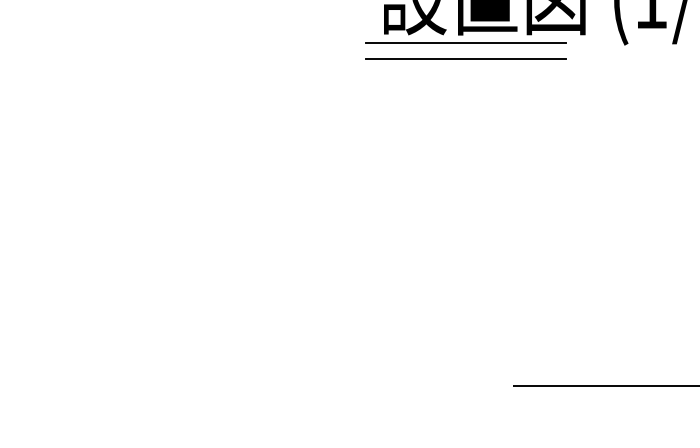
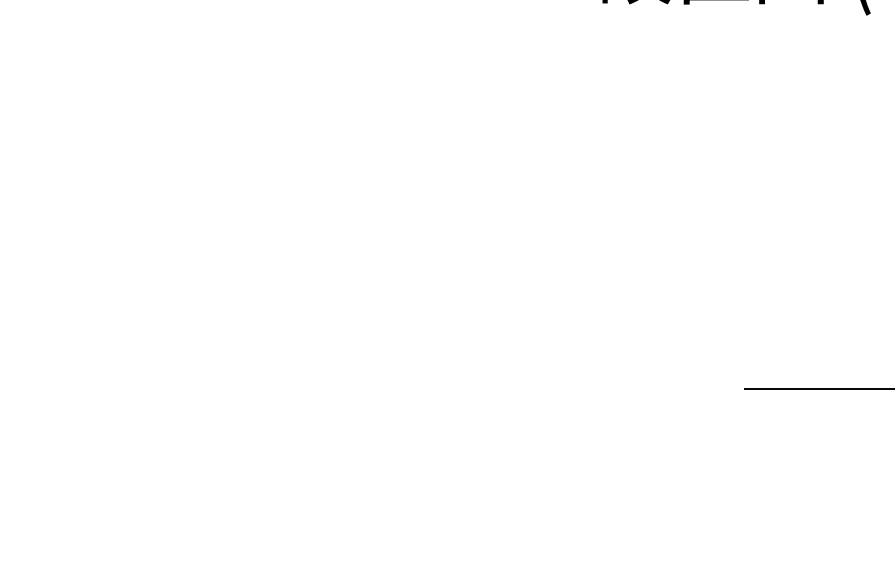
line: (465, 42) -> (692, 12), removed
line: (465, 58) -> (692, 29), removed

